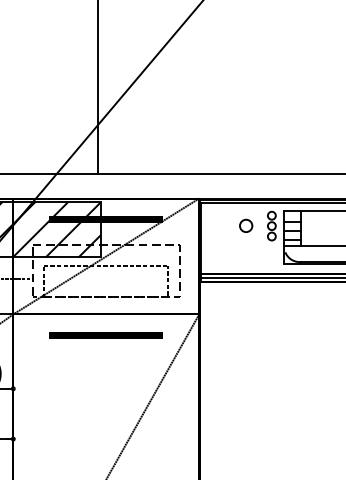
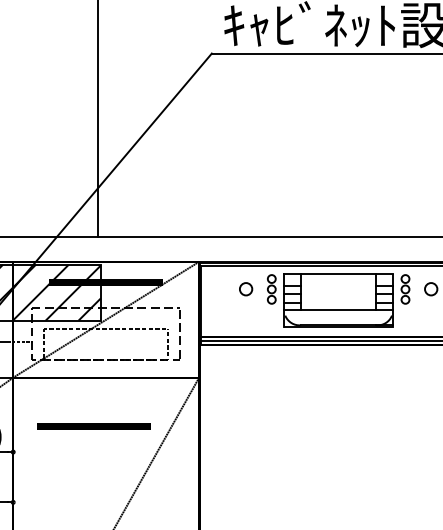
part: (105, 335) -> (93, 426), moved

